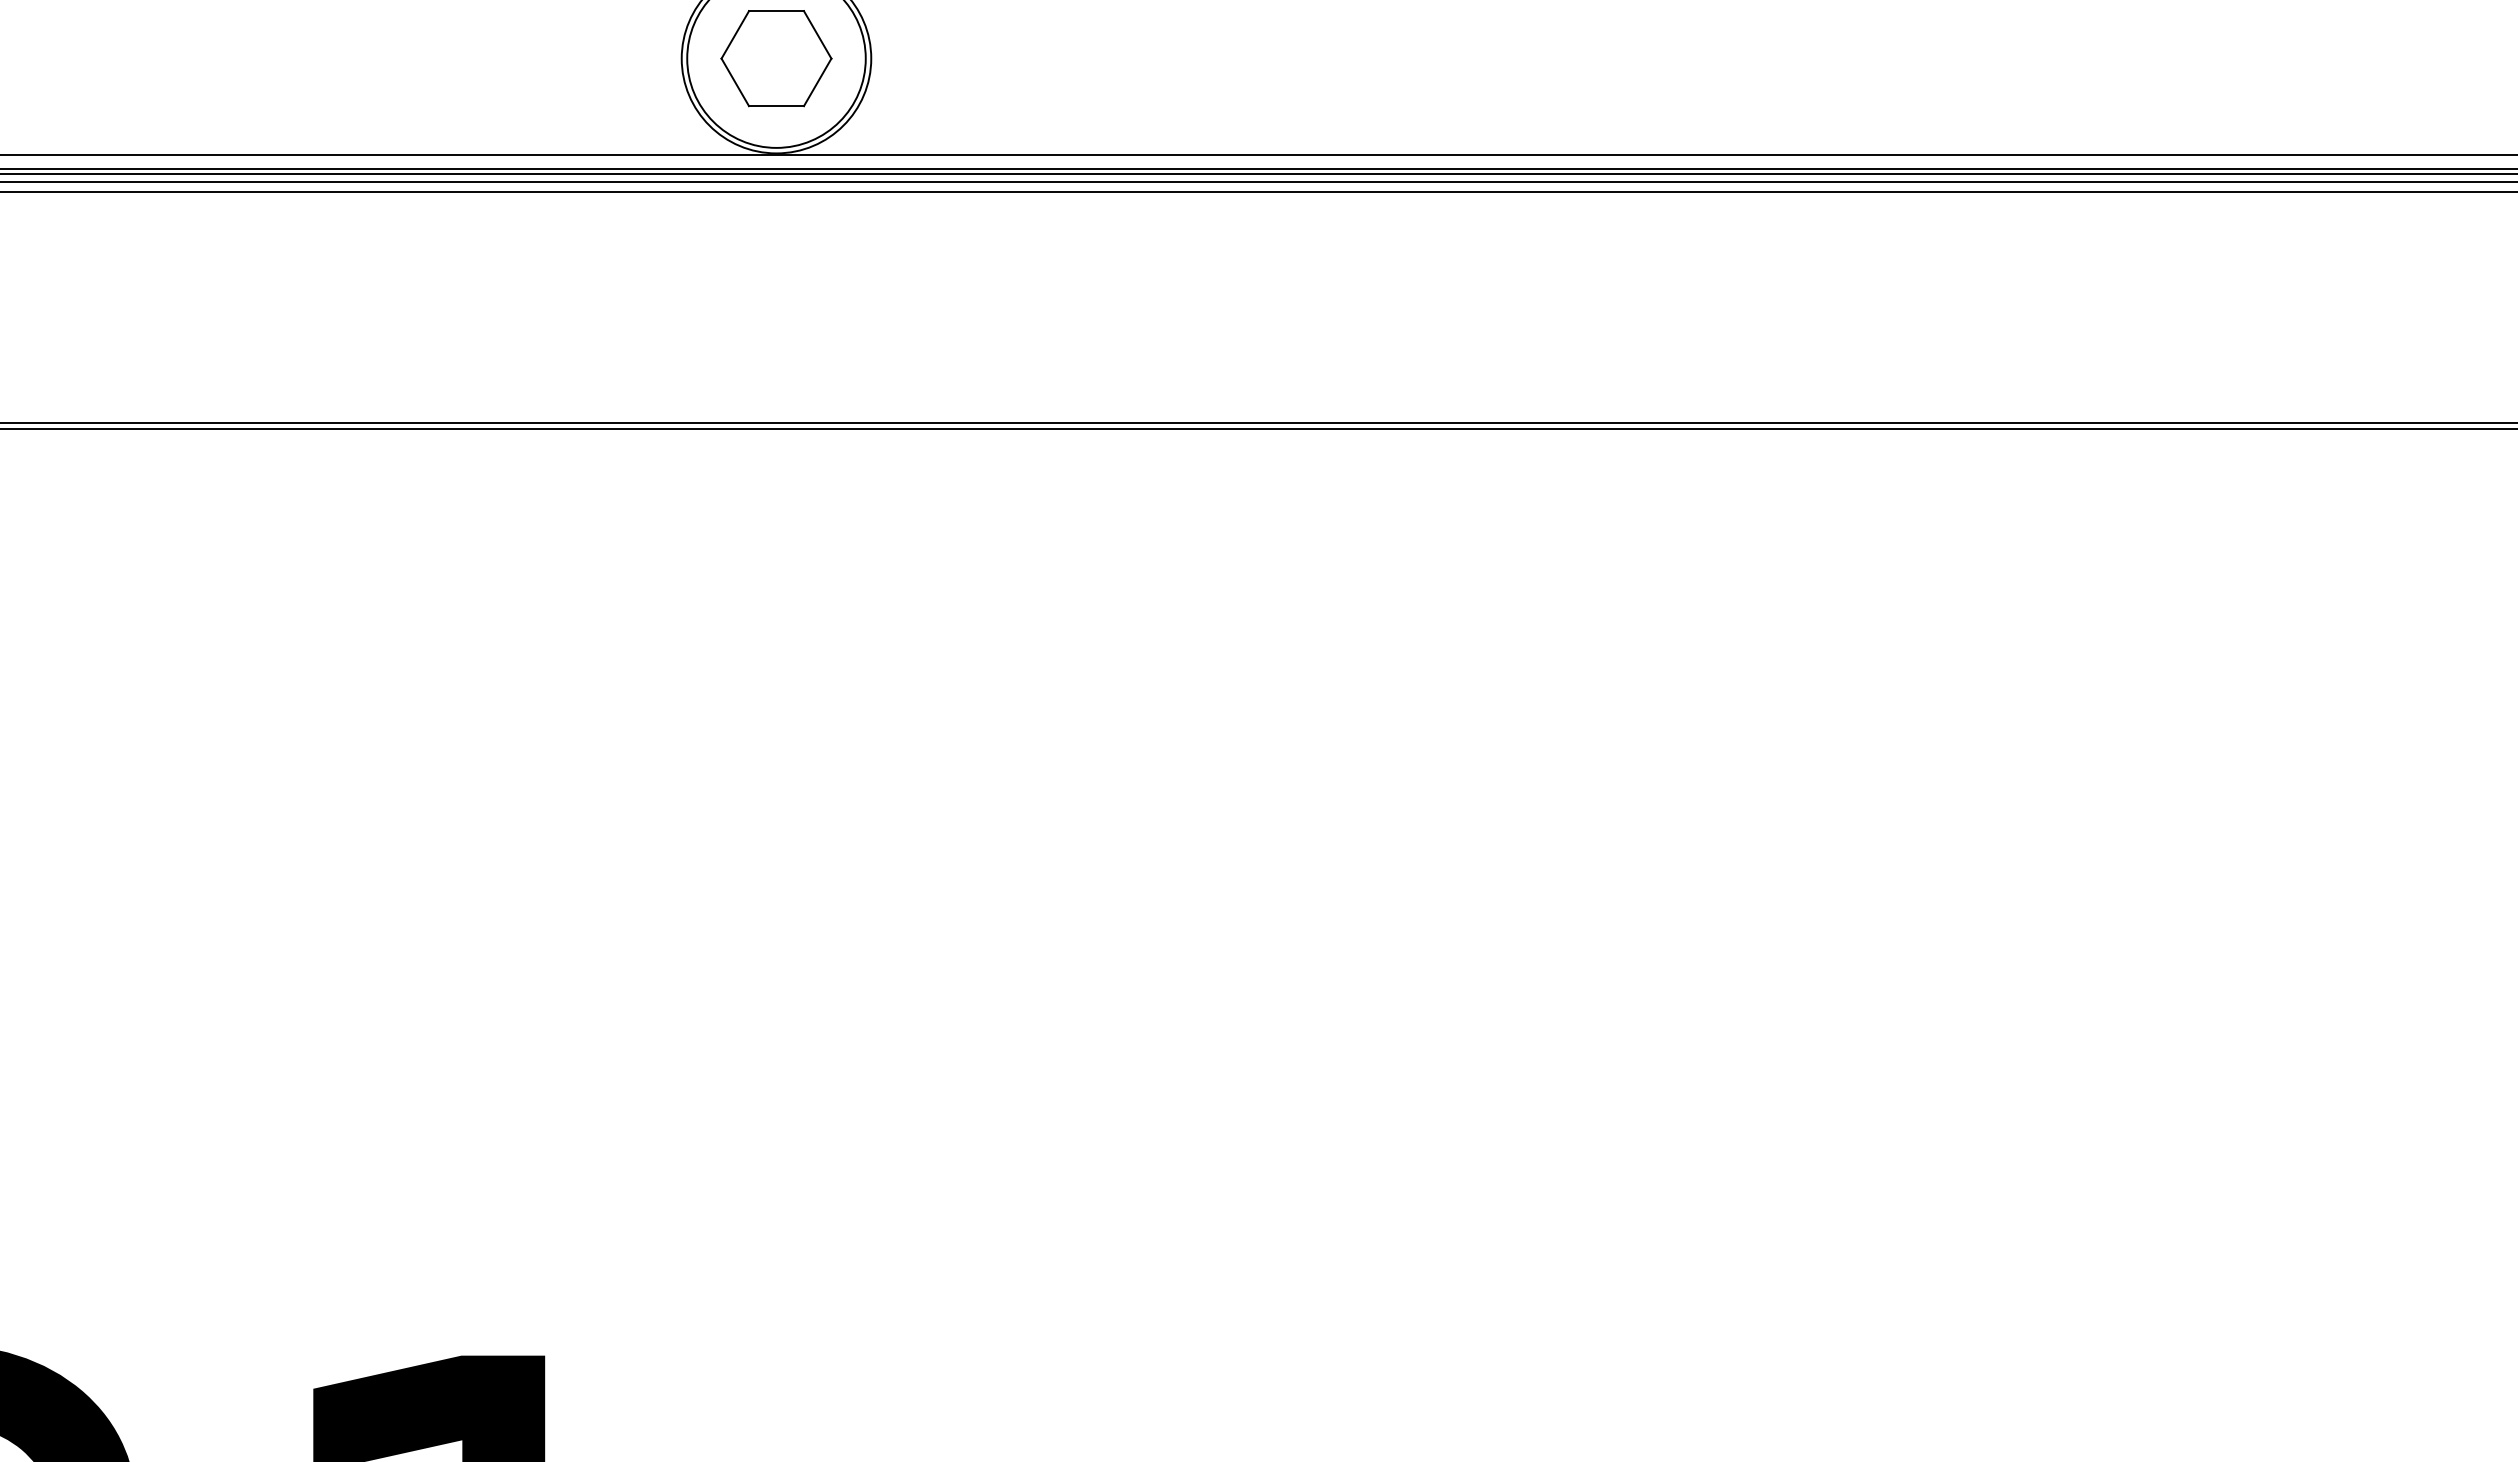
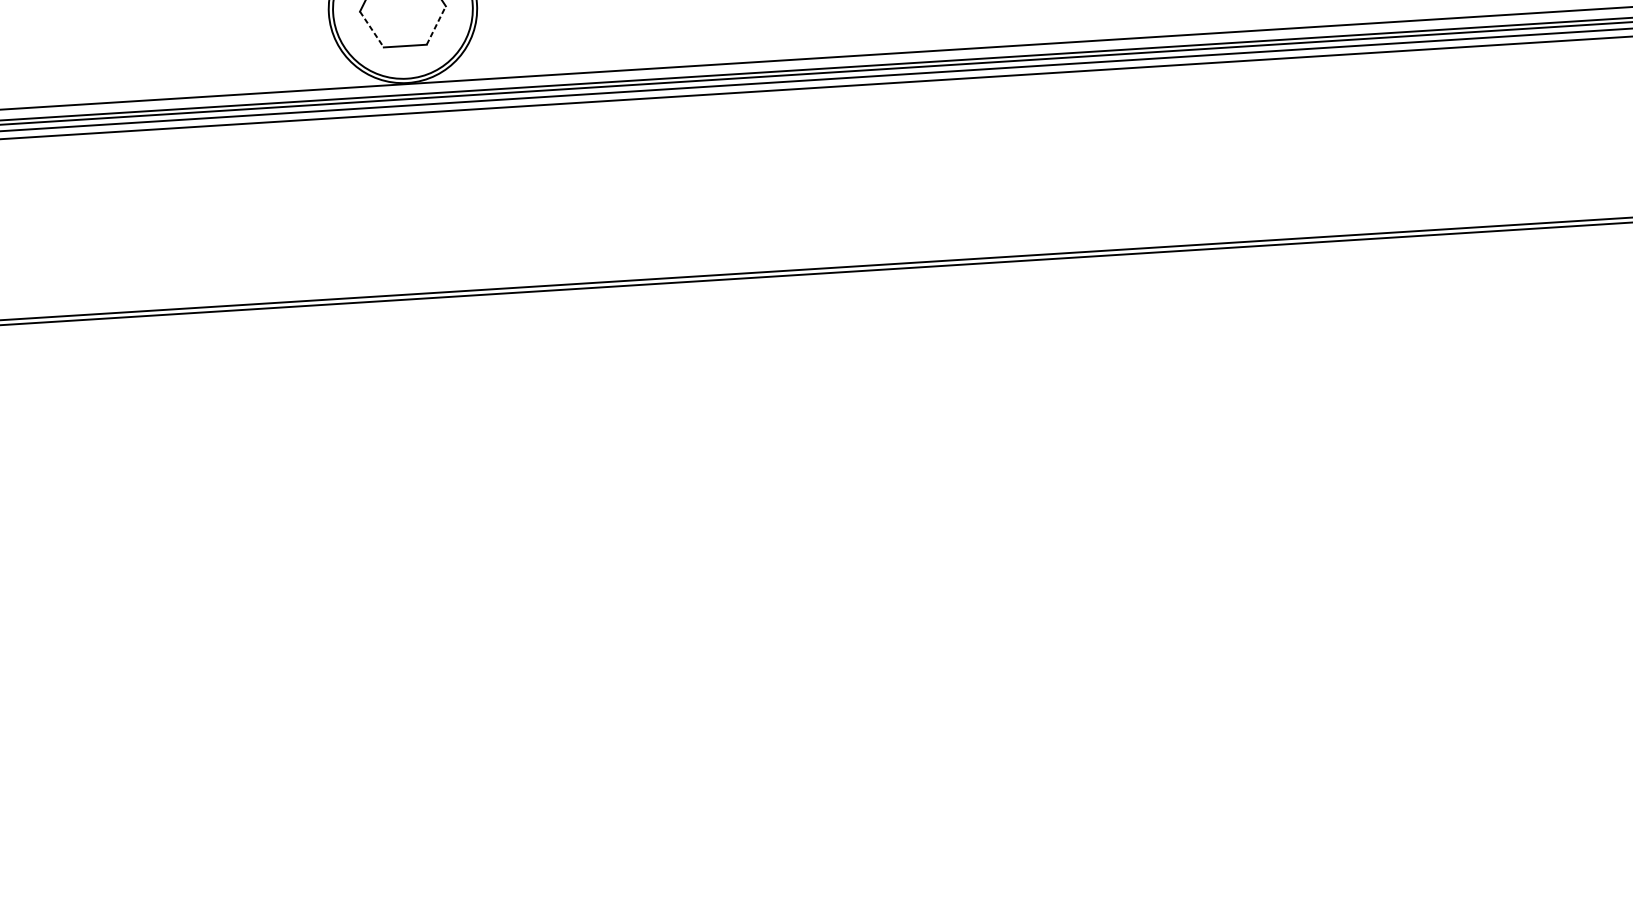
line: (817, 81) -> (436, 24), solid -> dashed
line: (735, 82) -> (372, 29), solid -> dashed

